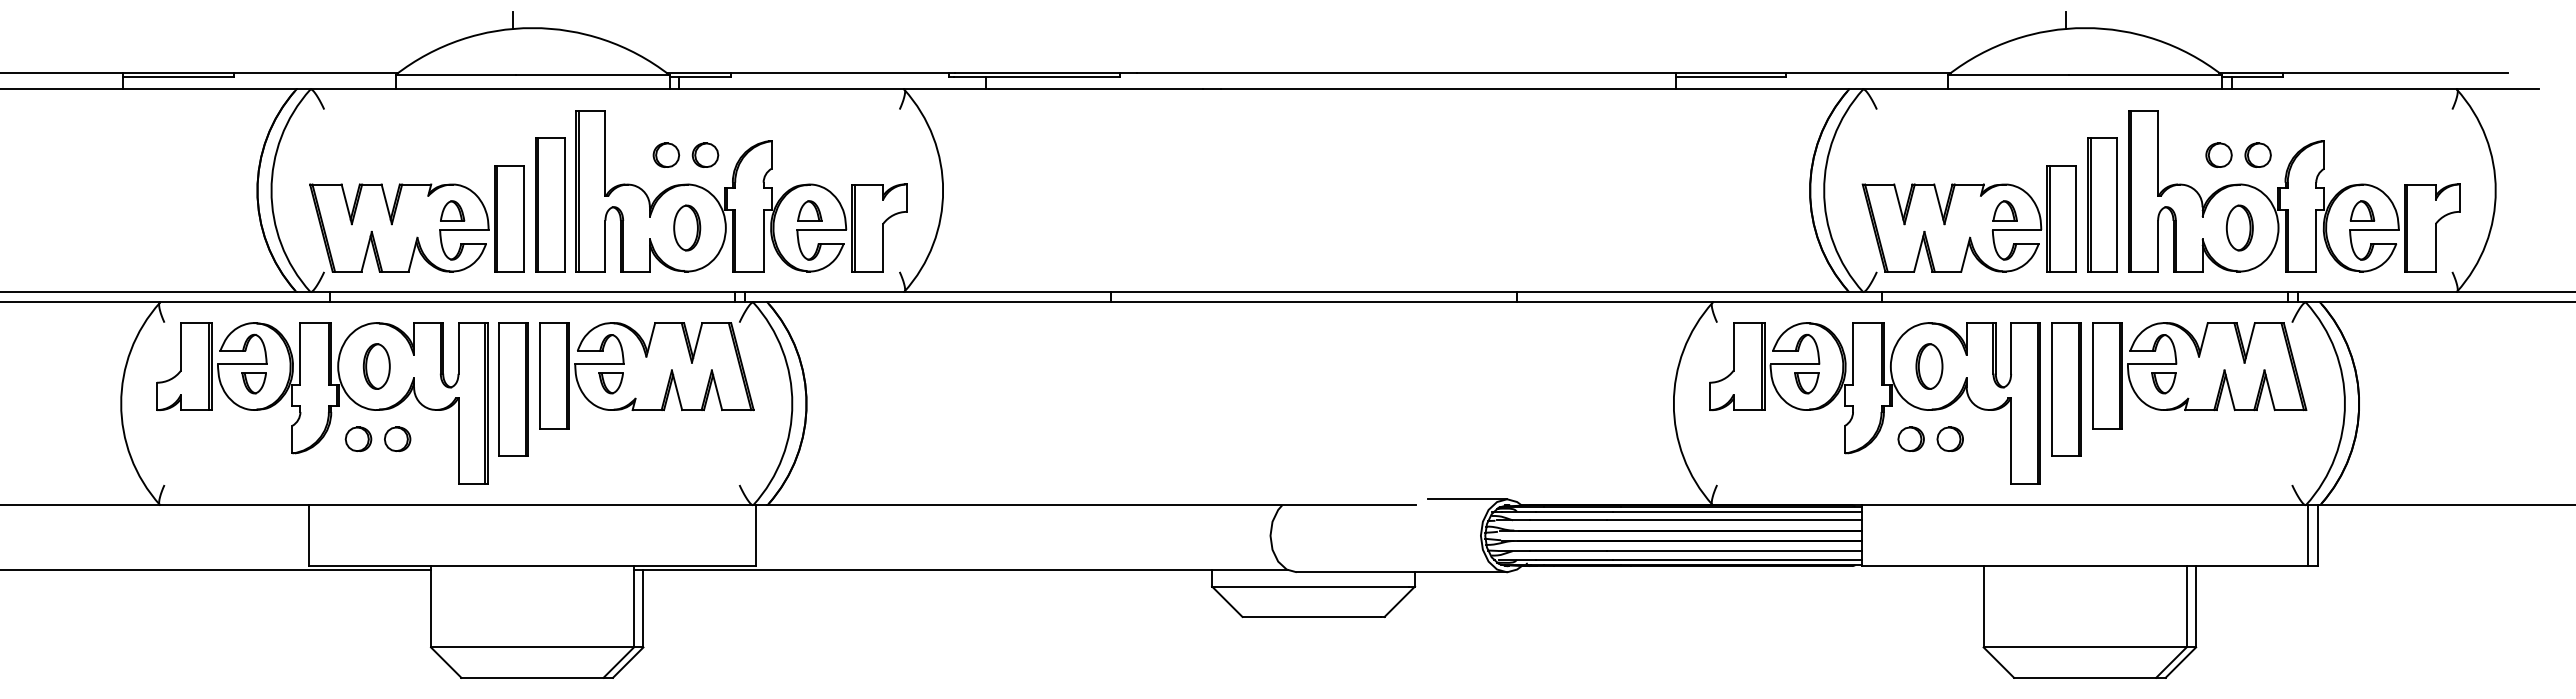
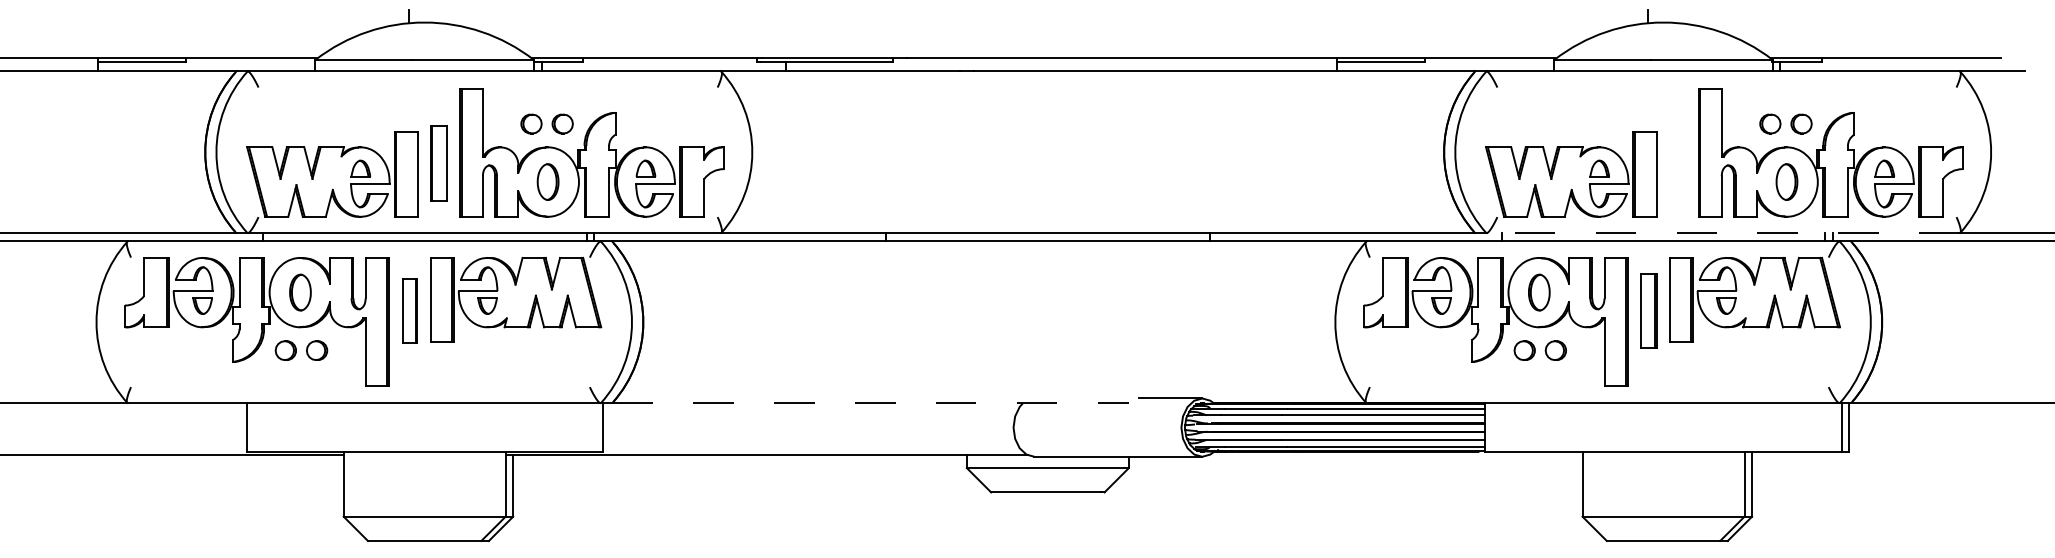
part: (550, 204) -> (439, 163), size x0.7
part: (2102, 204) -> (1677, 163), removed
line: (2159, 292) -> (1722, 233), solid -> dashed
part: (513, 389) -> (409, 310), size x0.6
part: (2066, 389) -> (1648, 310), size x0.7
line: (1091, 505) -> (870, 403), solid -> dashed

